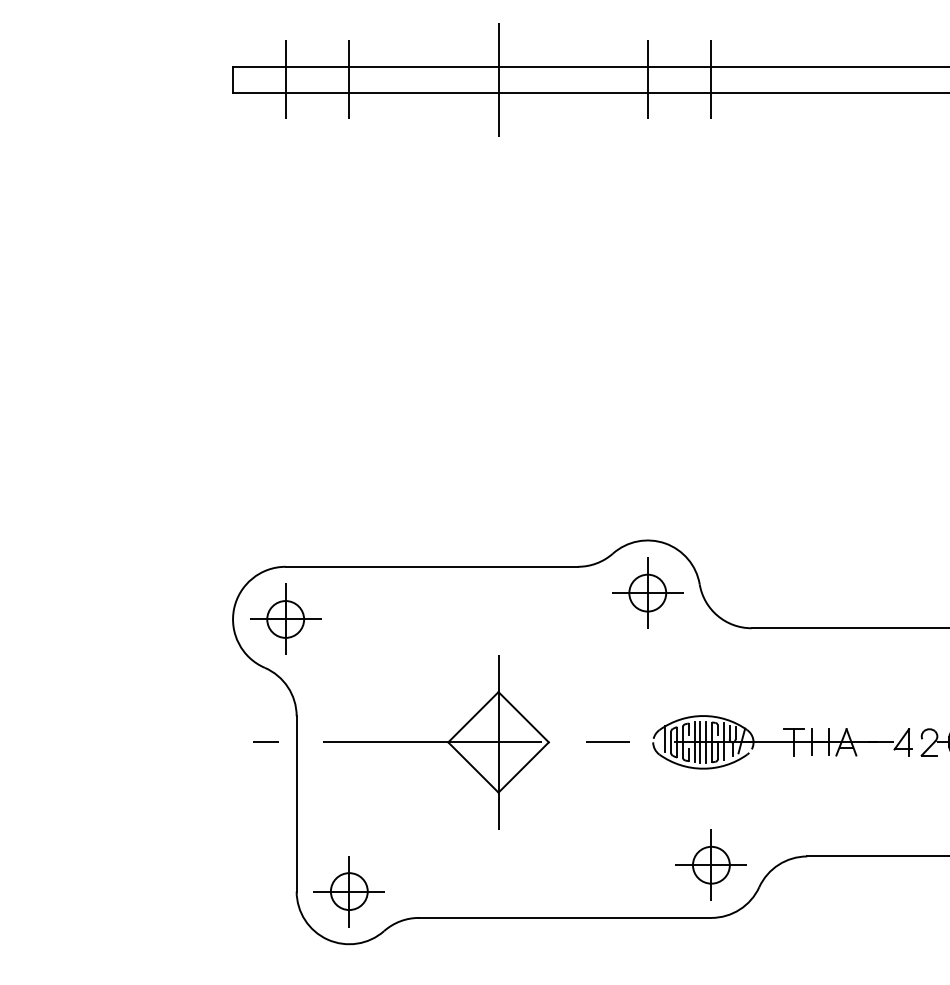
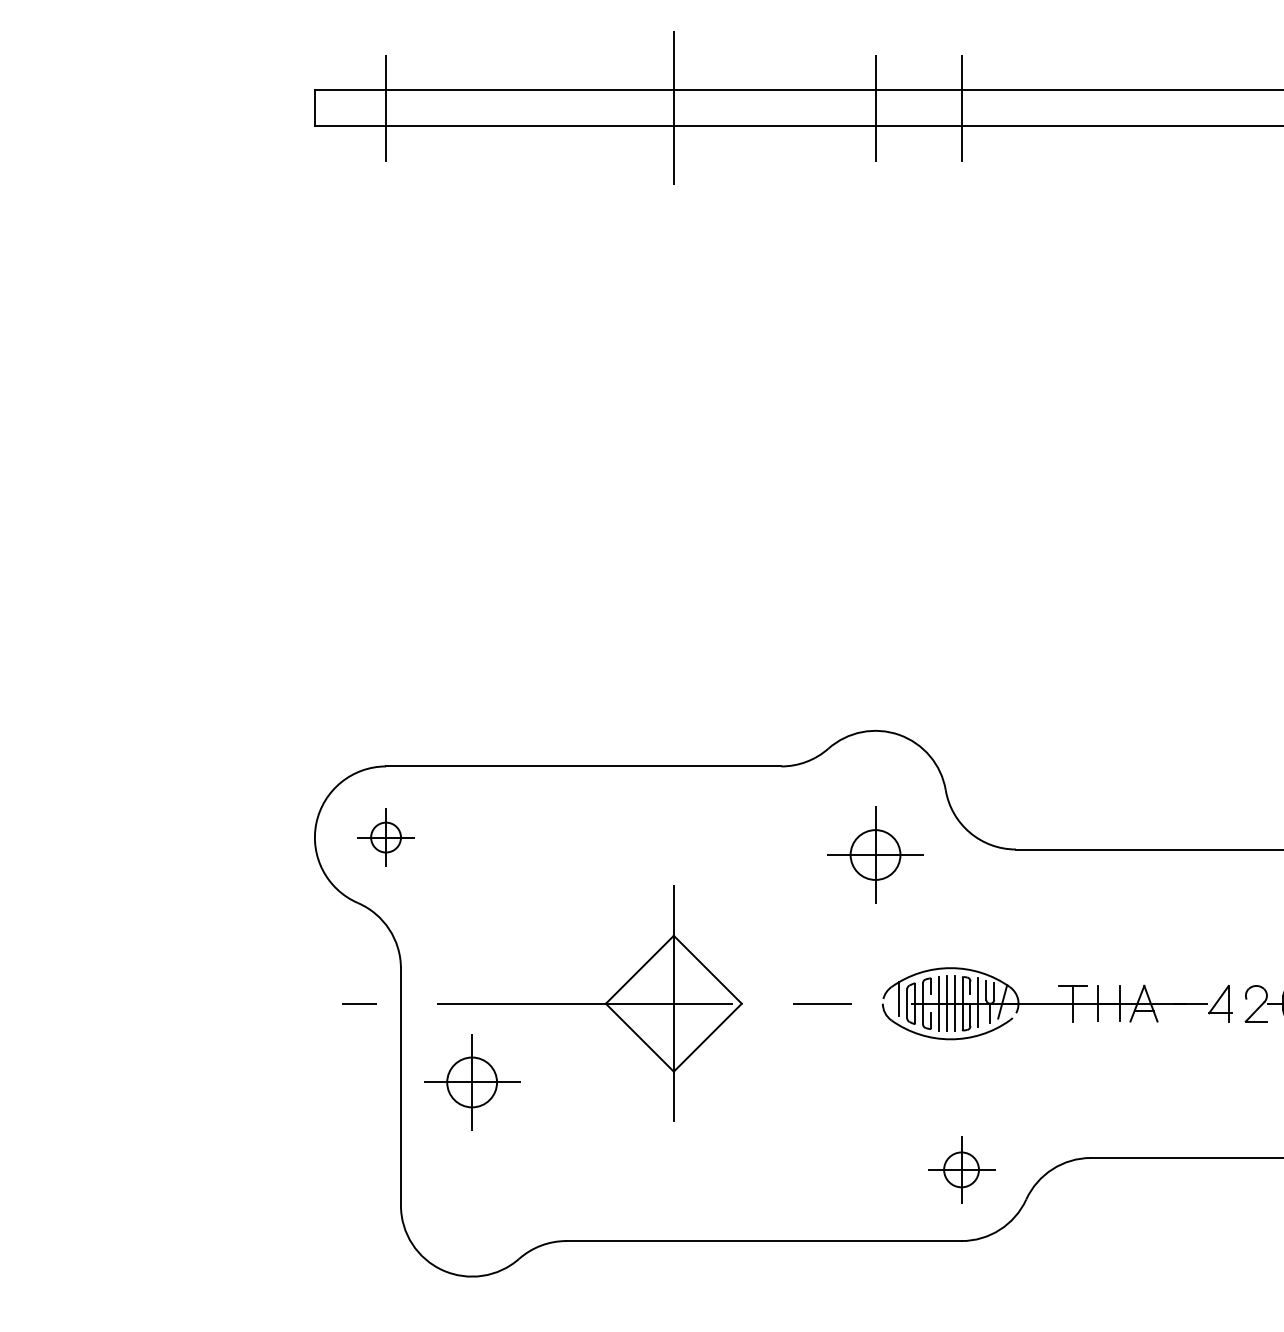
line: (349, 79) -> (472, 107), removed
part: (647, 592) -> (875, 854), moved
part: (285, 619) -> (385, 837), size x0.6
part: (711, 864) -> (961, 1169), size x0.7
part: (349, 891) -> (472, 1082), moved

